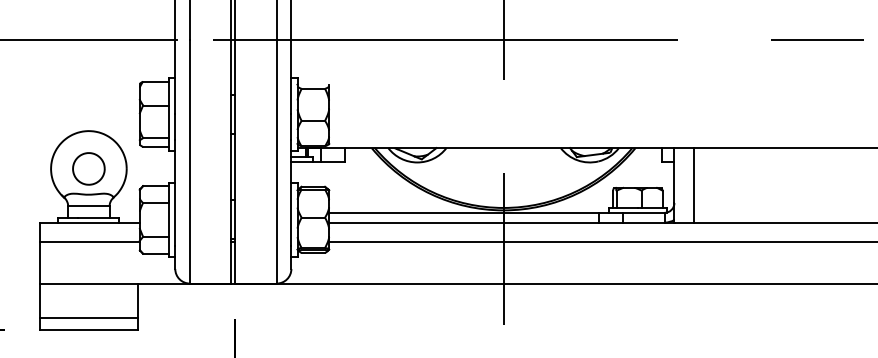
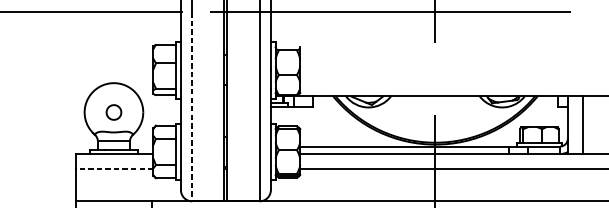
line: (189, 161) -> (191, 106), solid -> dashed
part: (88, 168) -> (113, 112), size x0.6
line: (90, 242) -> (115, 169), solid -> dashed

